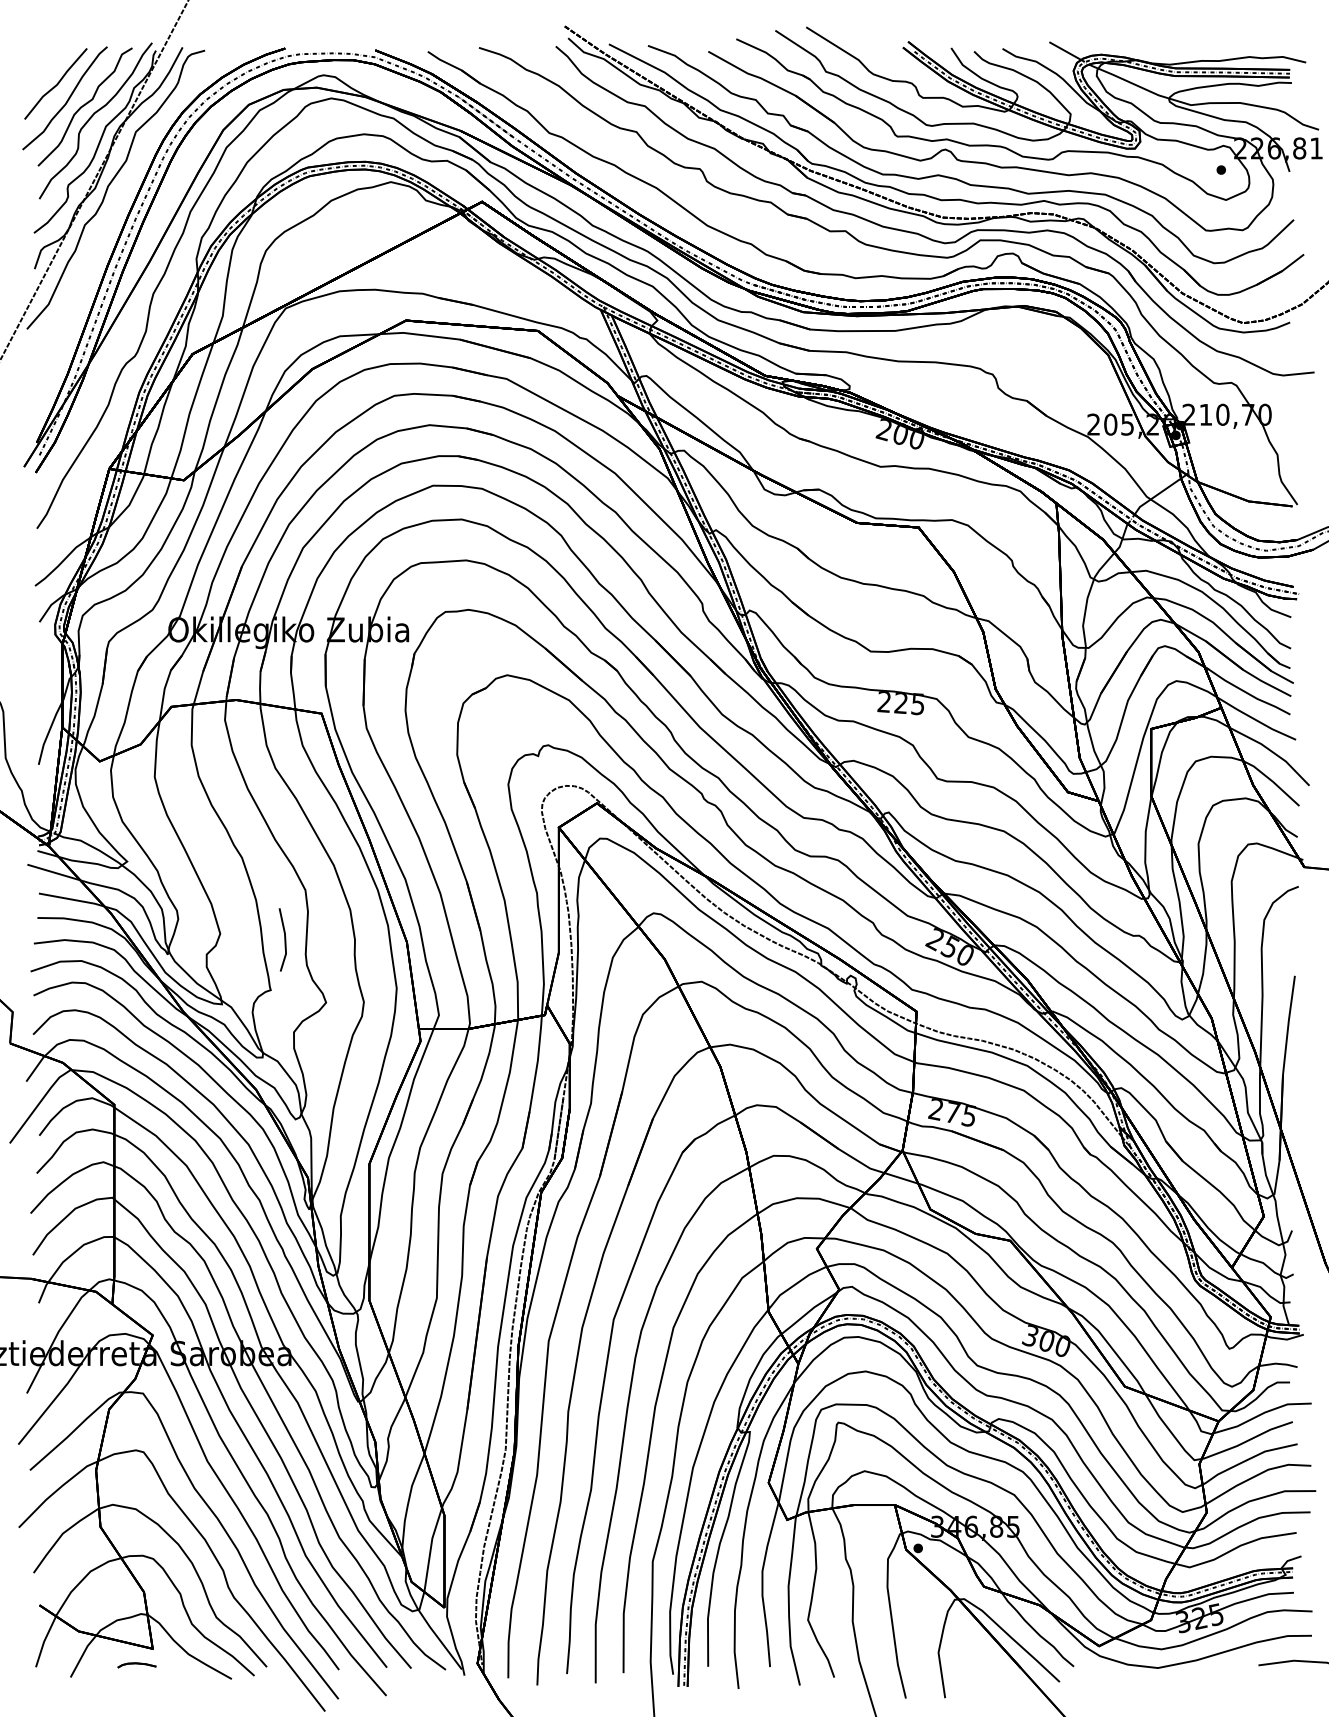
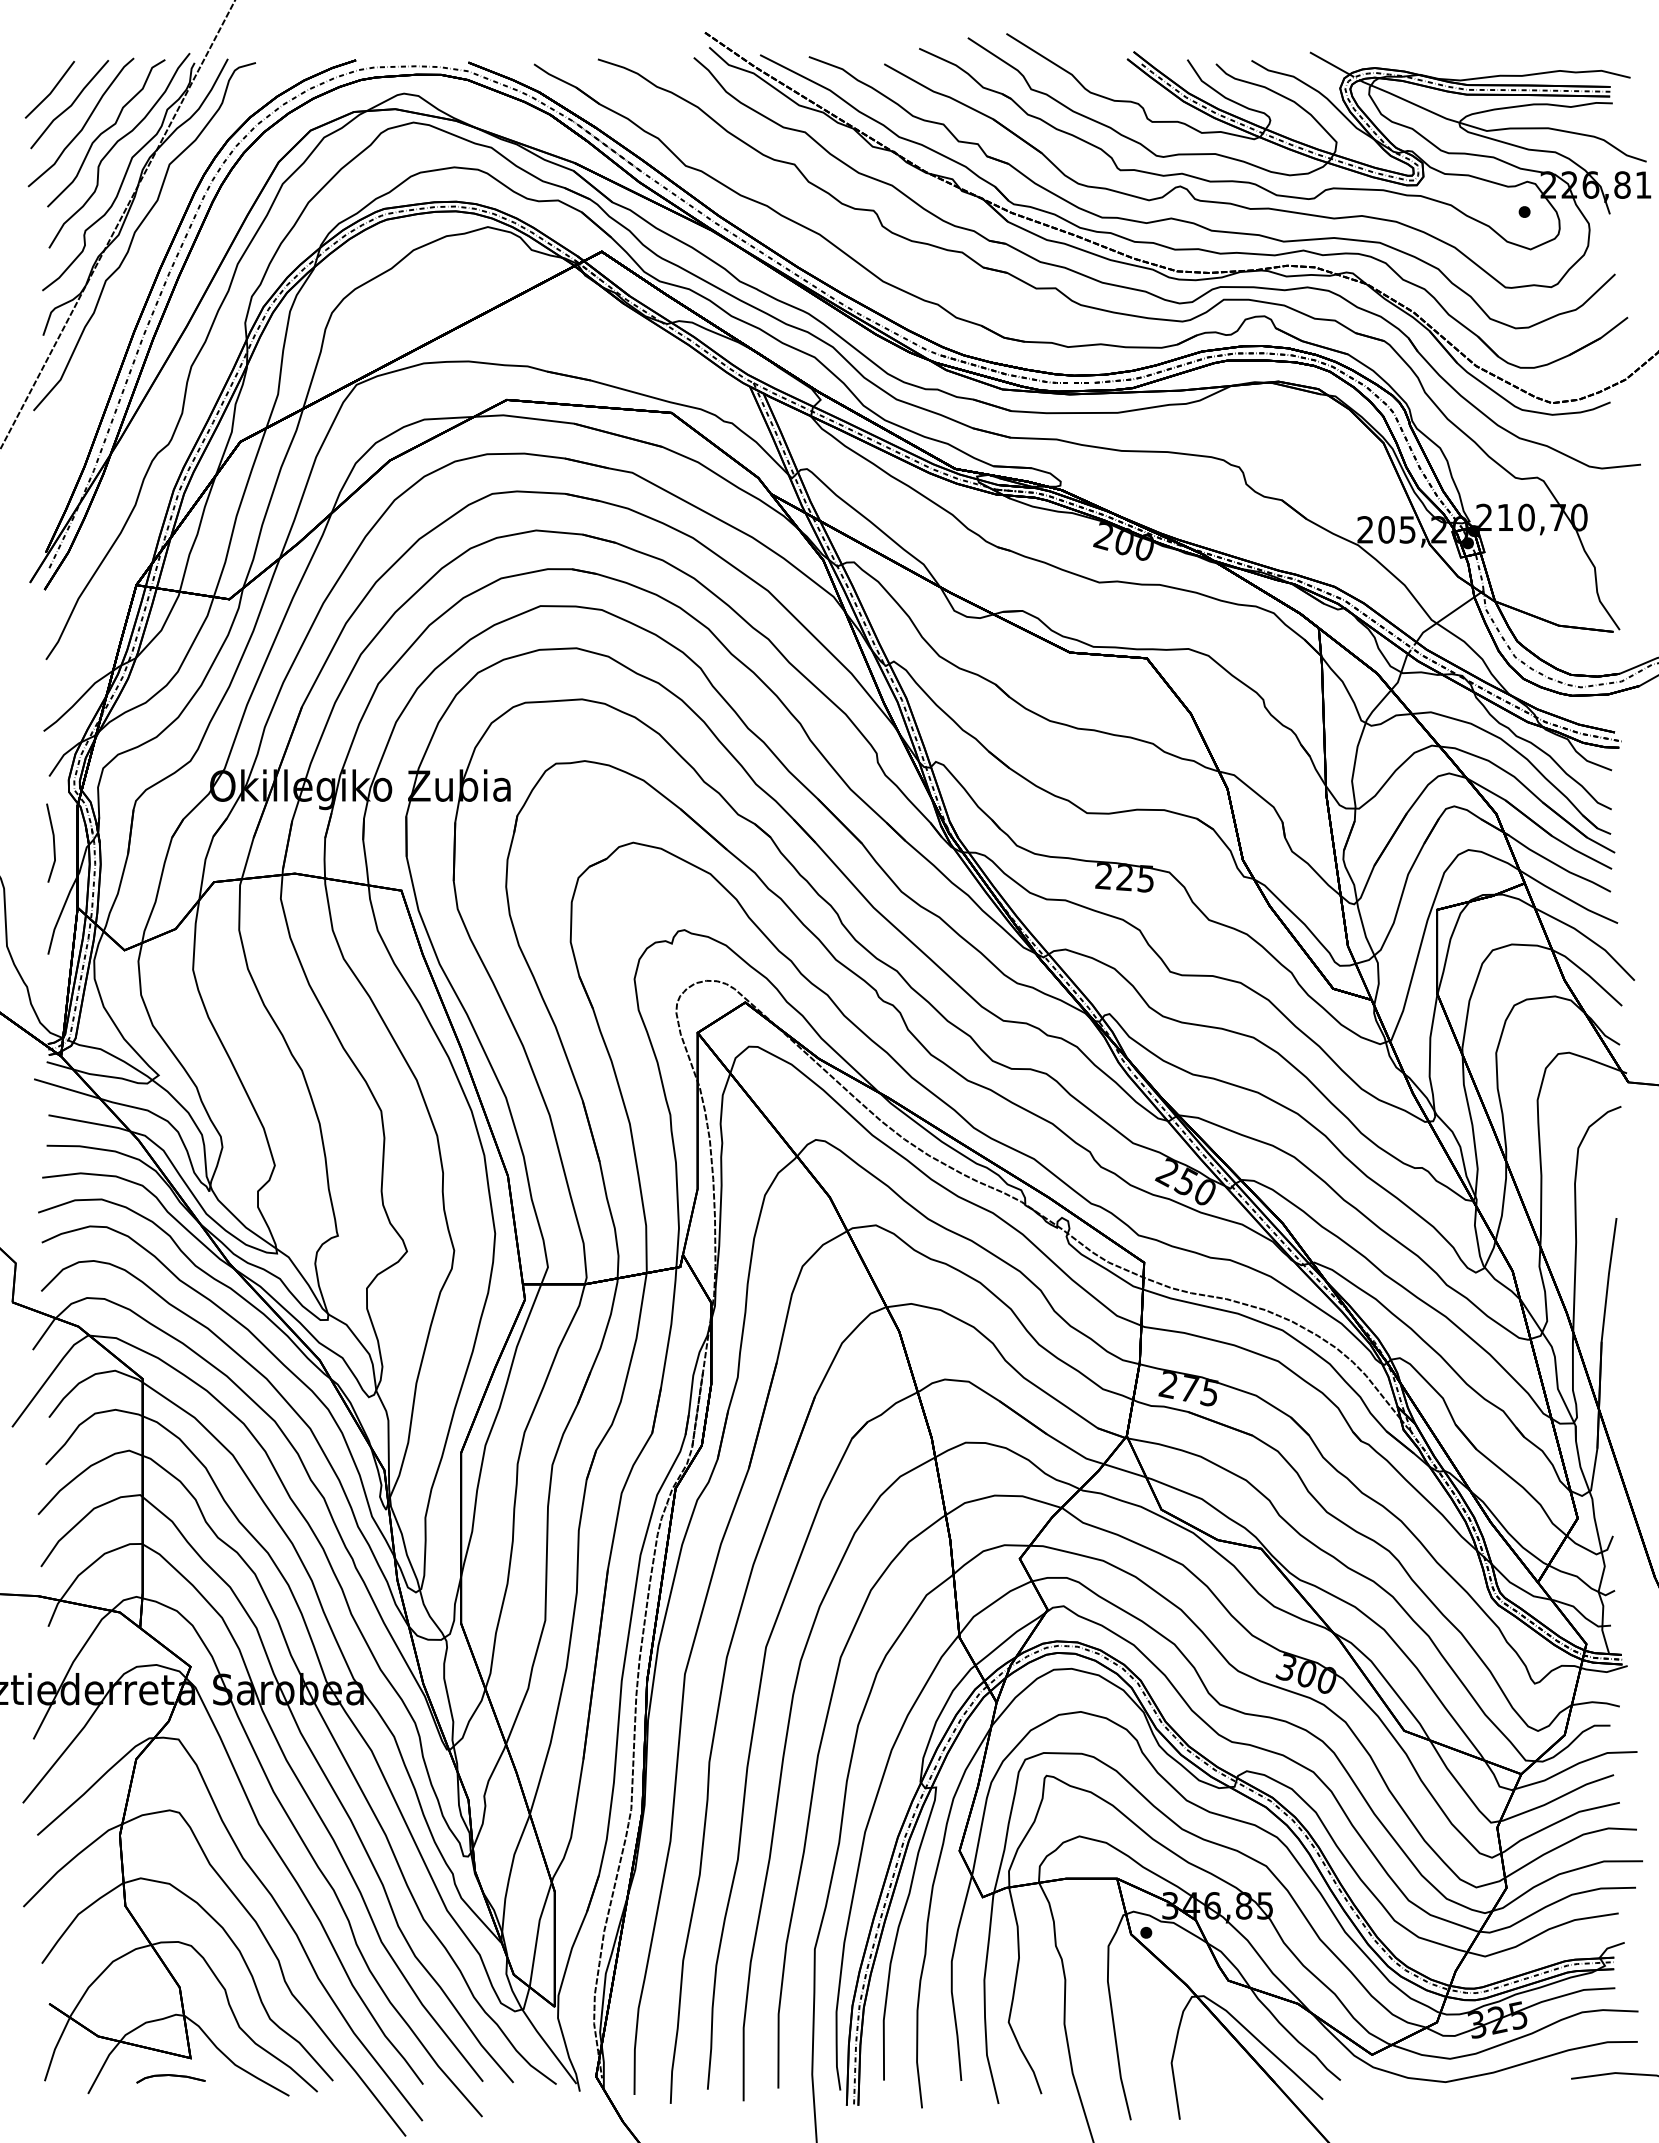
line: (41, 72) -> (51, 90), added
line: (284, 939) -> (53, 842), moved
part: (136, 1665) -> (170, 2078), size x1.43

